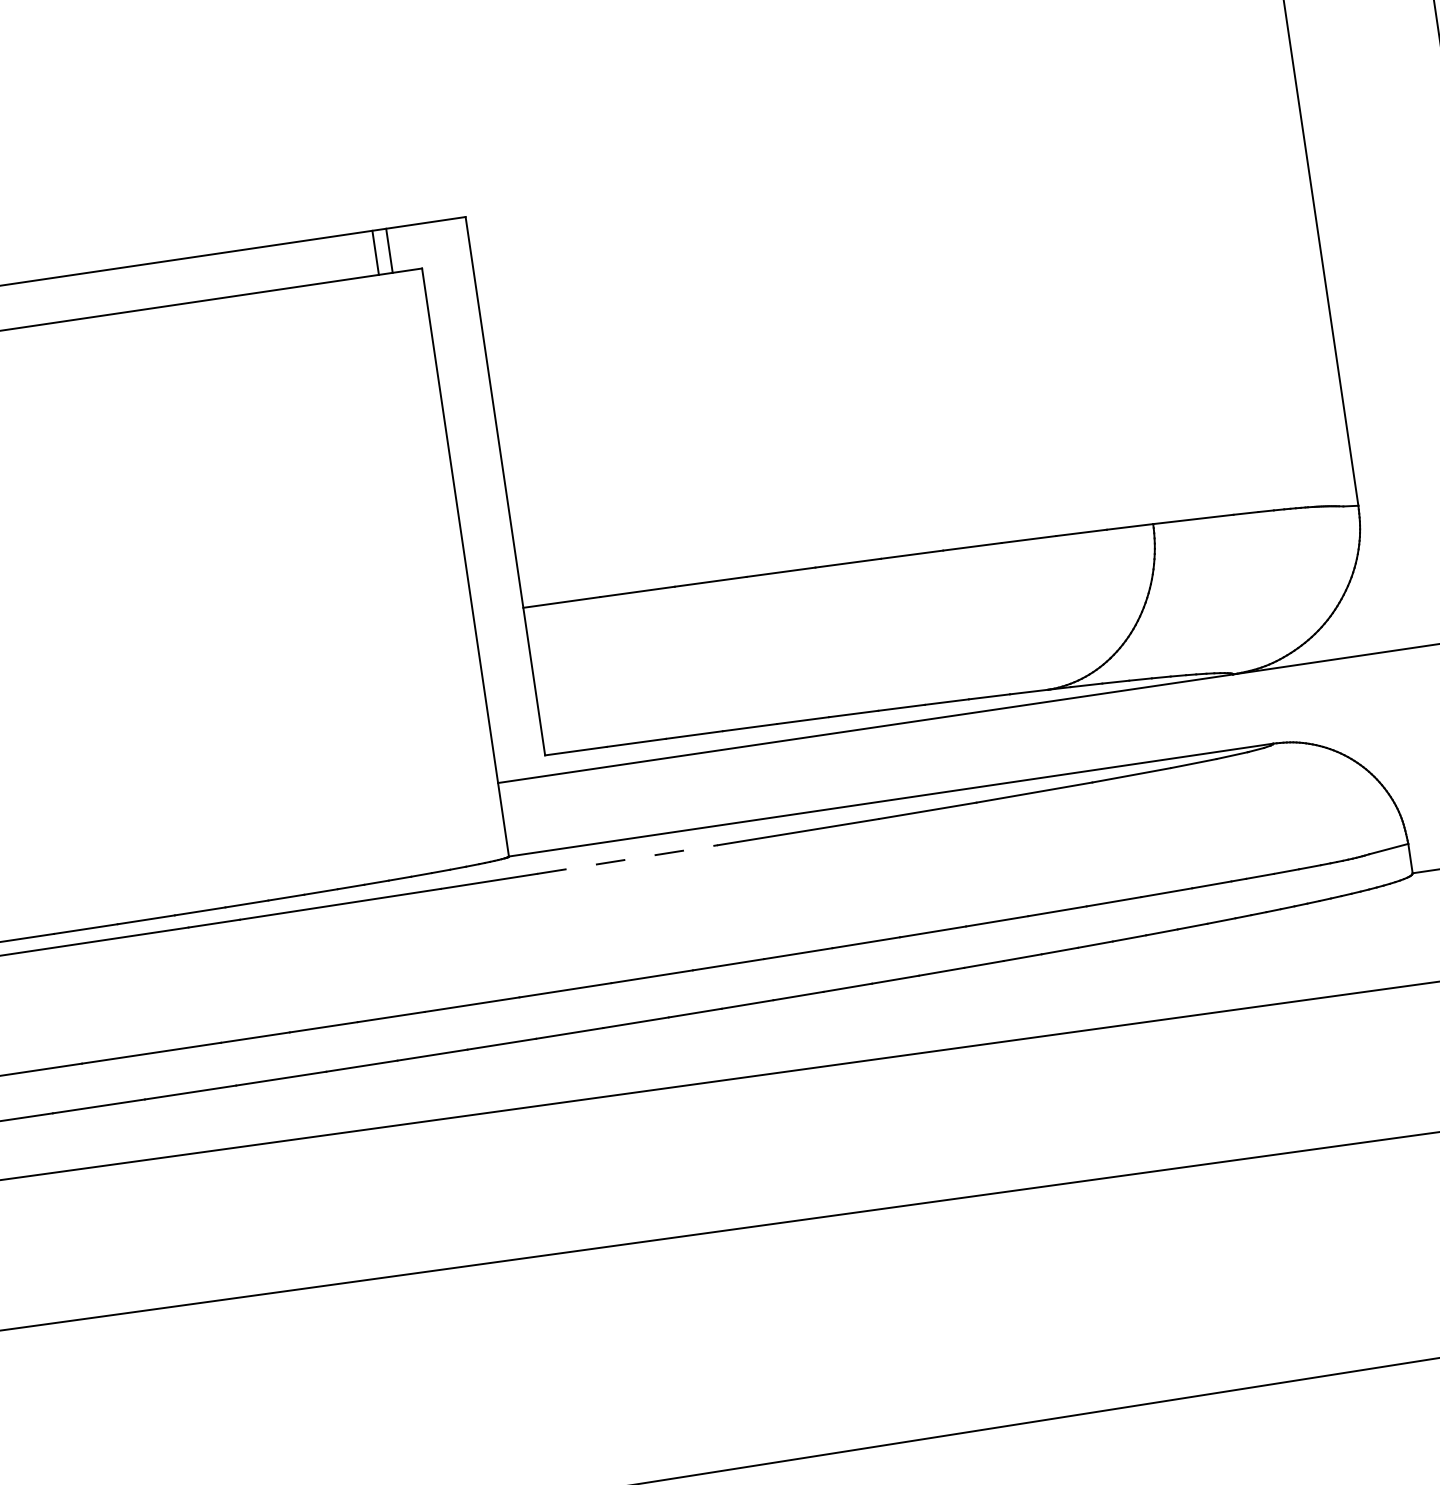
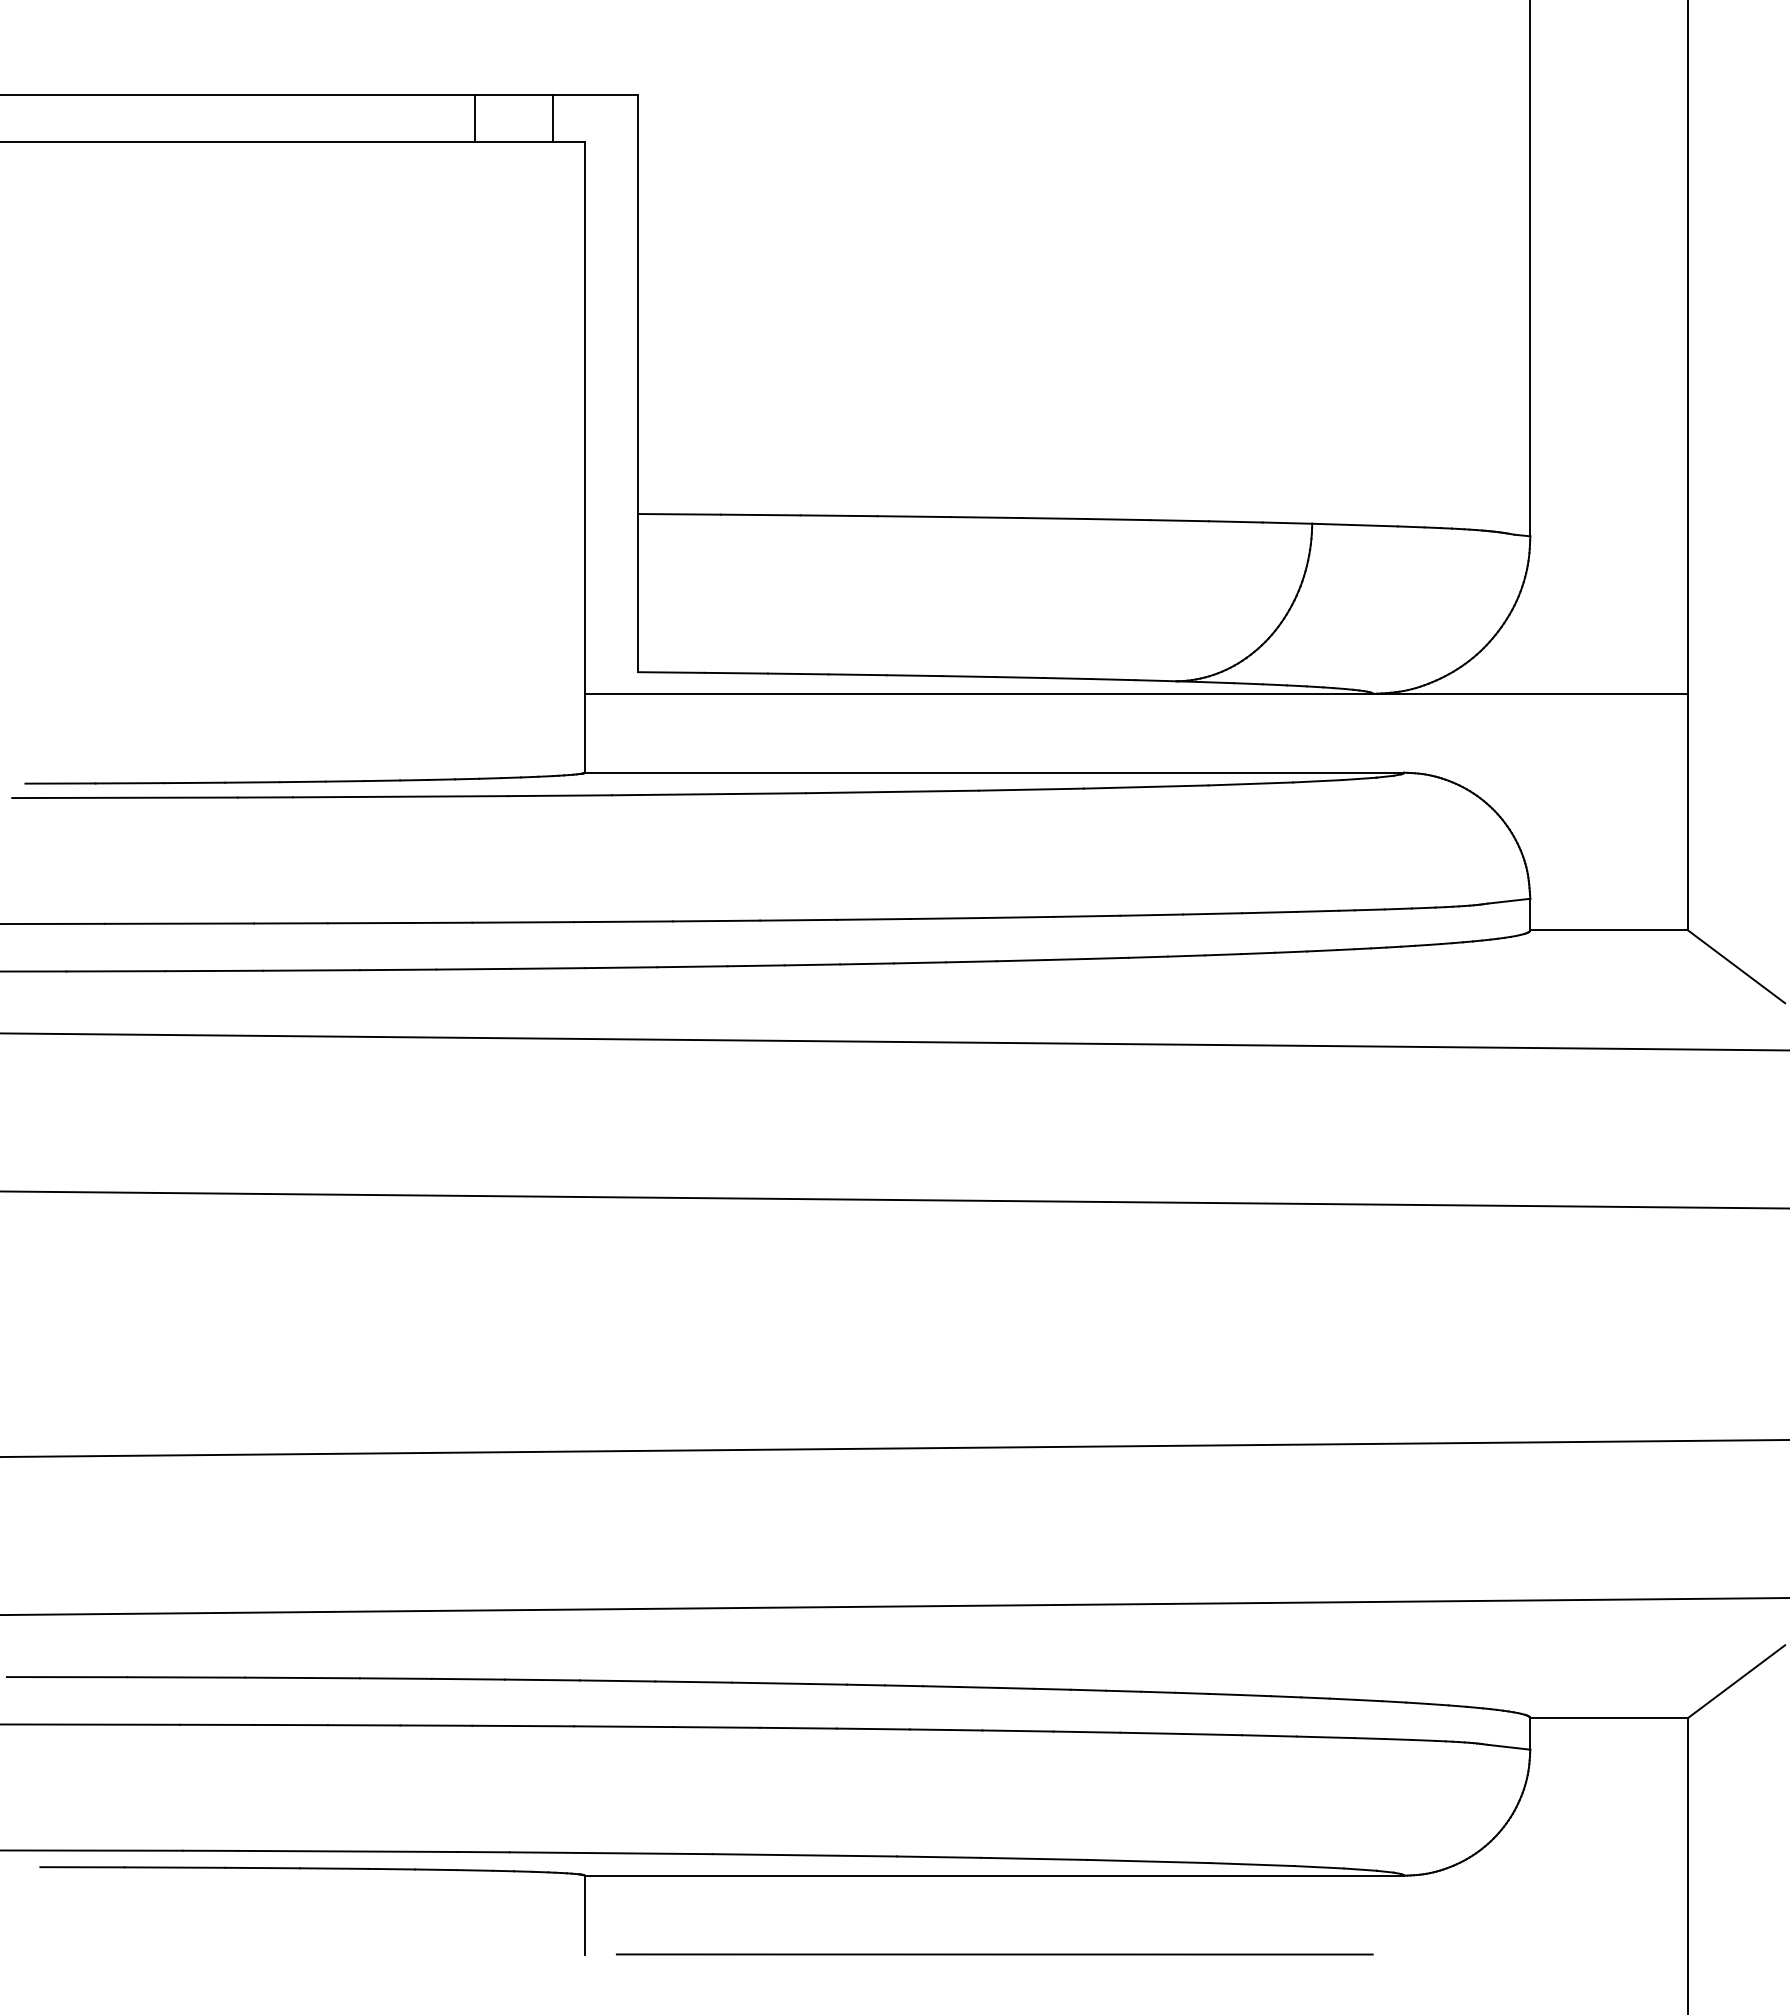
line: (375, 252) -> (474, 118), moved
line: (627, 859) -> (708, 794), dashed -> solid

